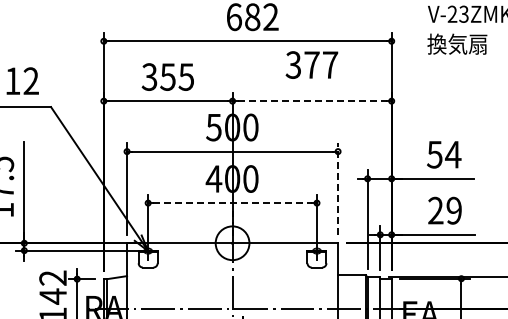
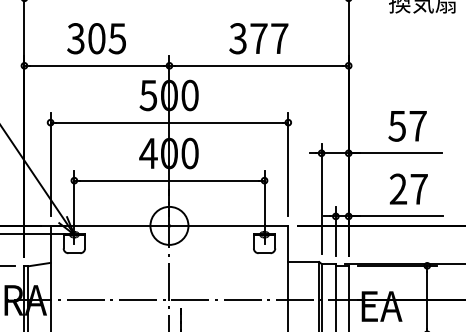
text: (311, 64) -> (258, 38), moved
text: (167, 76) -> (96, 38), 355 -> 305
line: (312, 101) -> (259, 66), dashed -> solid
text: (453, 154) -> (418, 125), 54 -> 57
line: (338, 189) -> (288, 165), dashed -> solid
line: (233, 203) -> (170, 181), dashed -> solid
text: (453, 210) -> (418, 188), 29 -> 27

